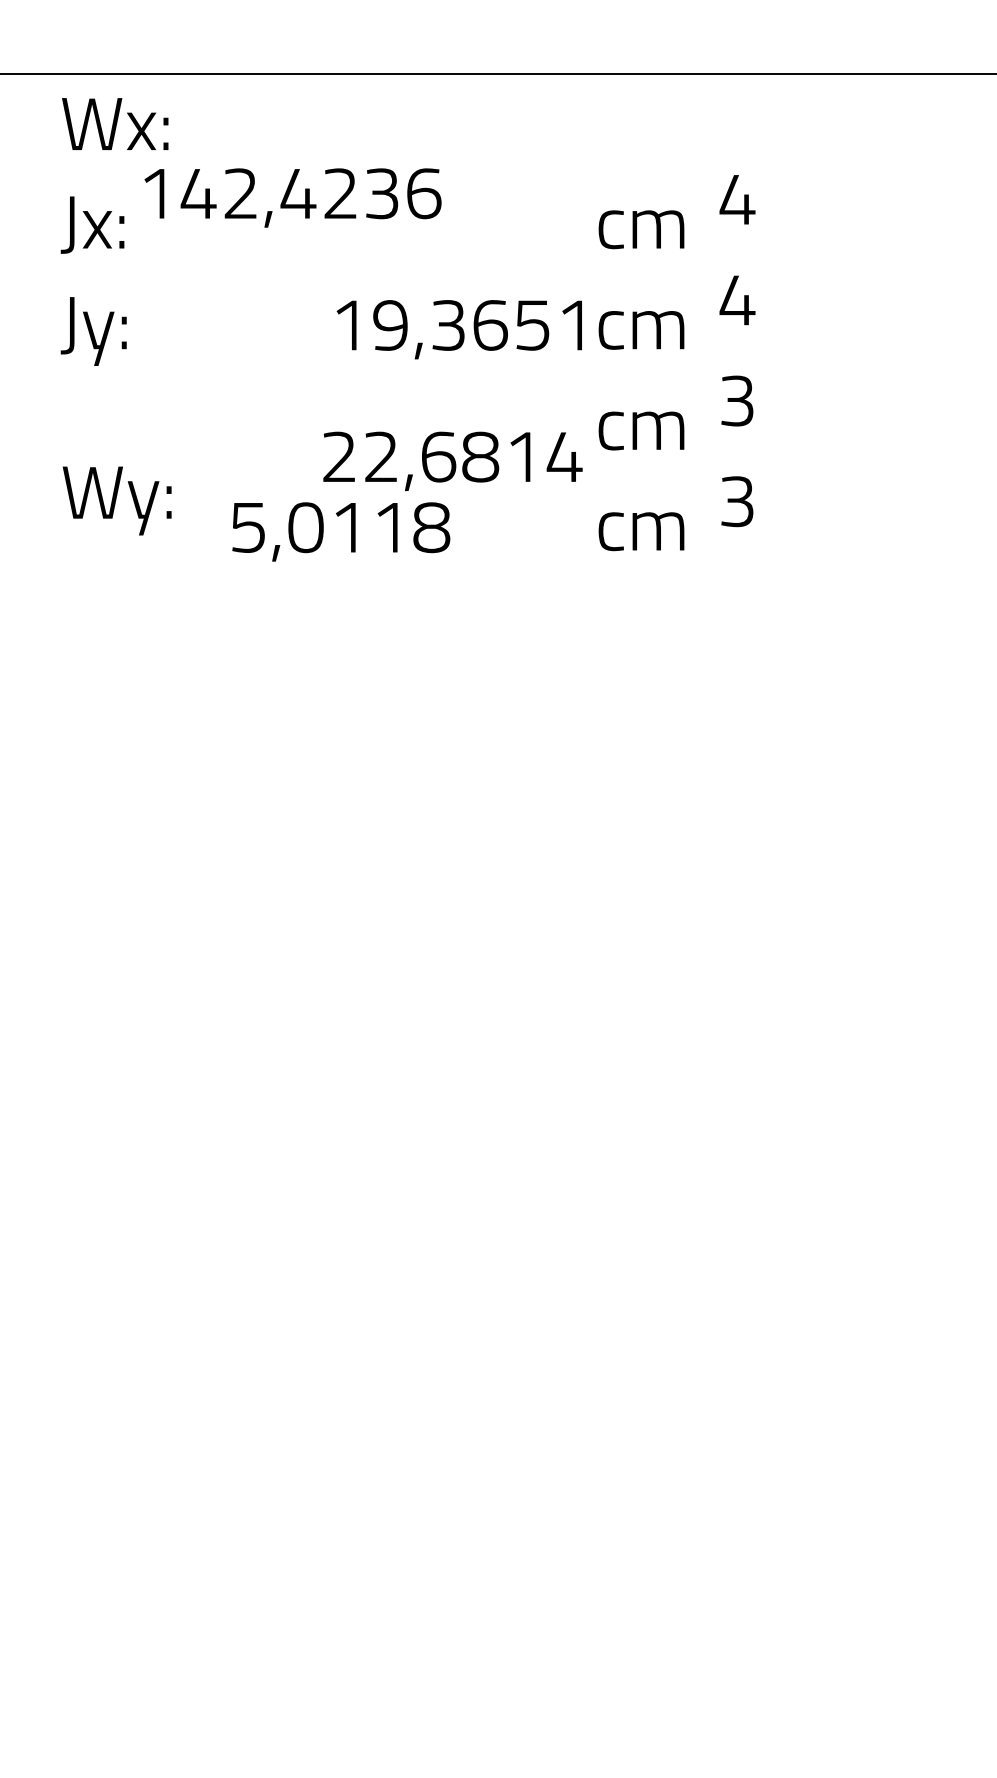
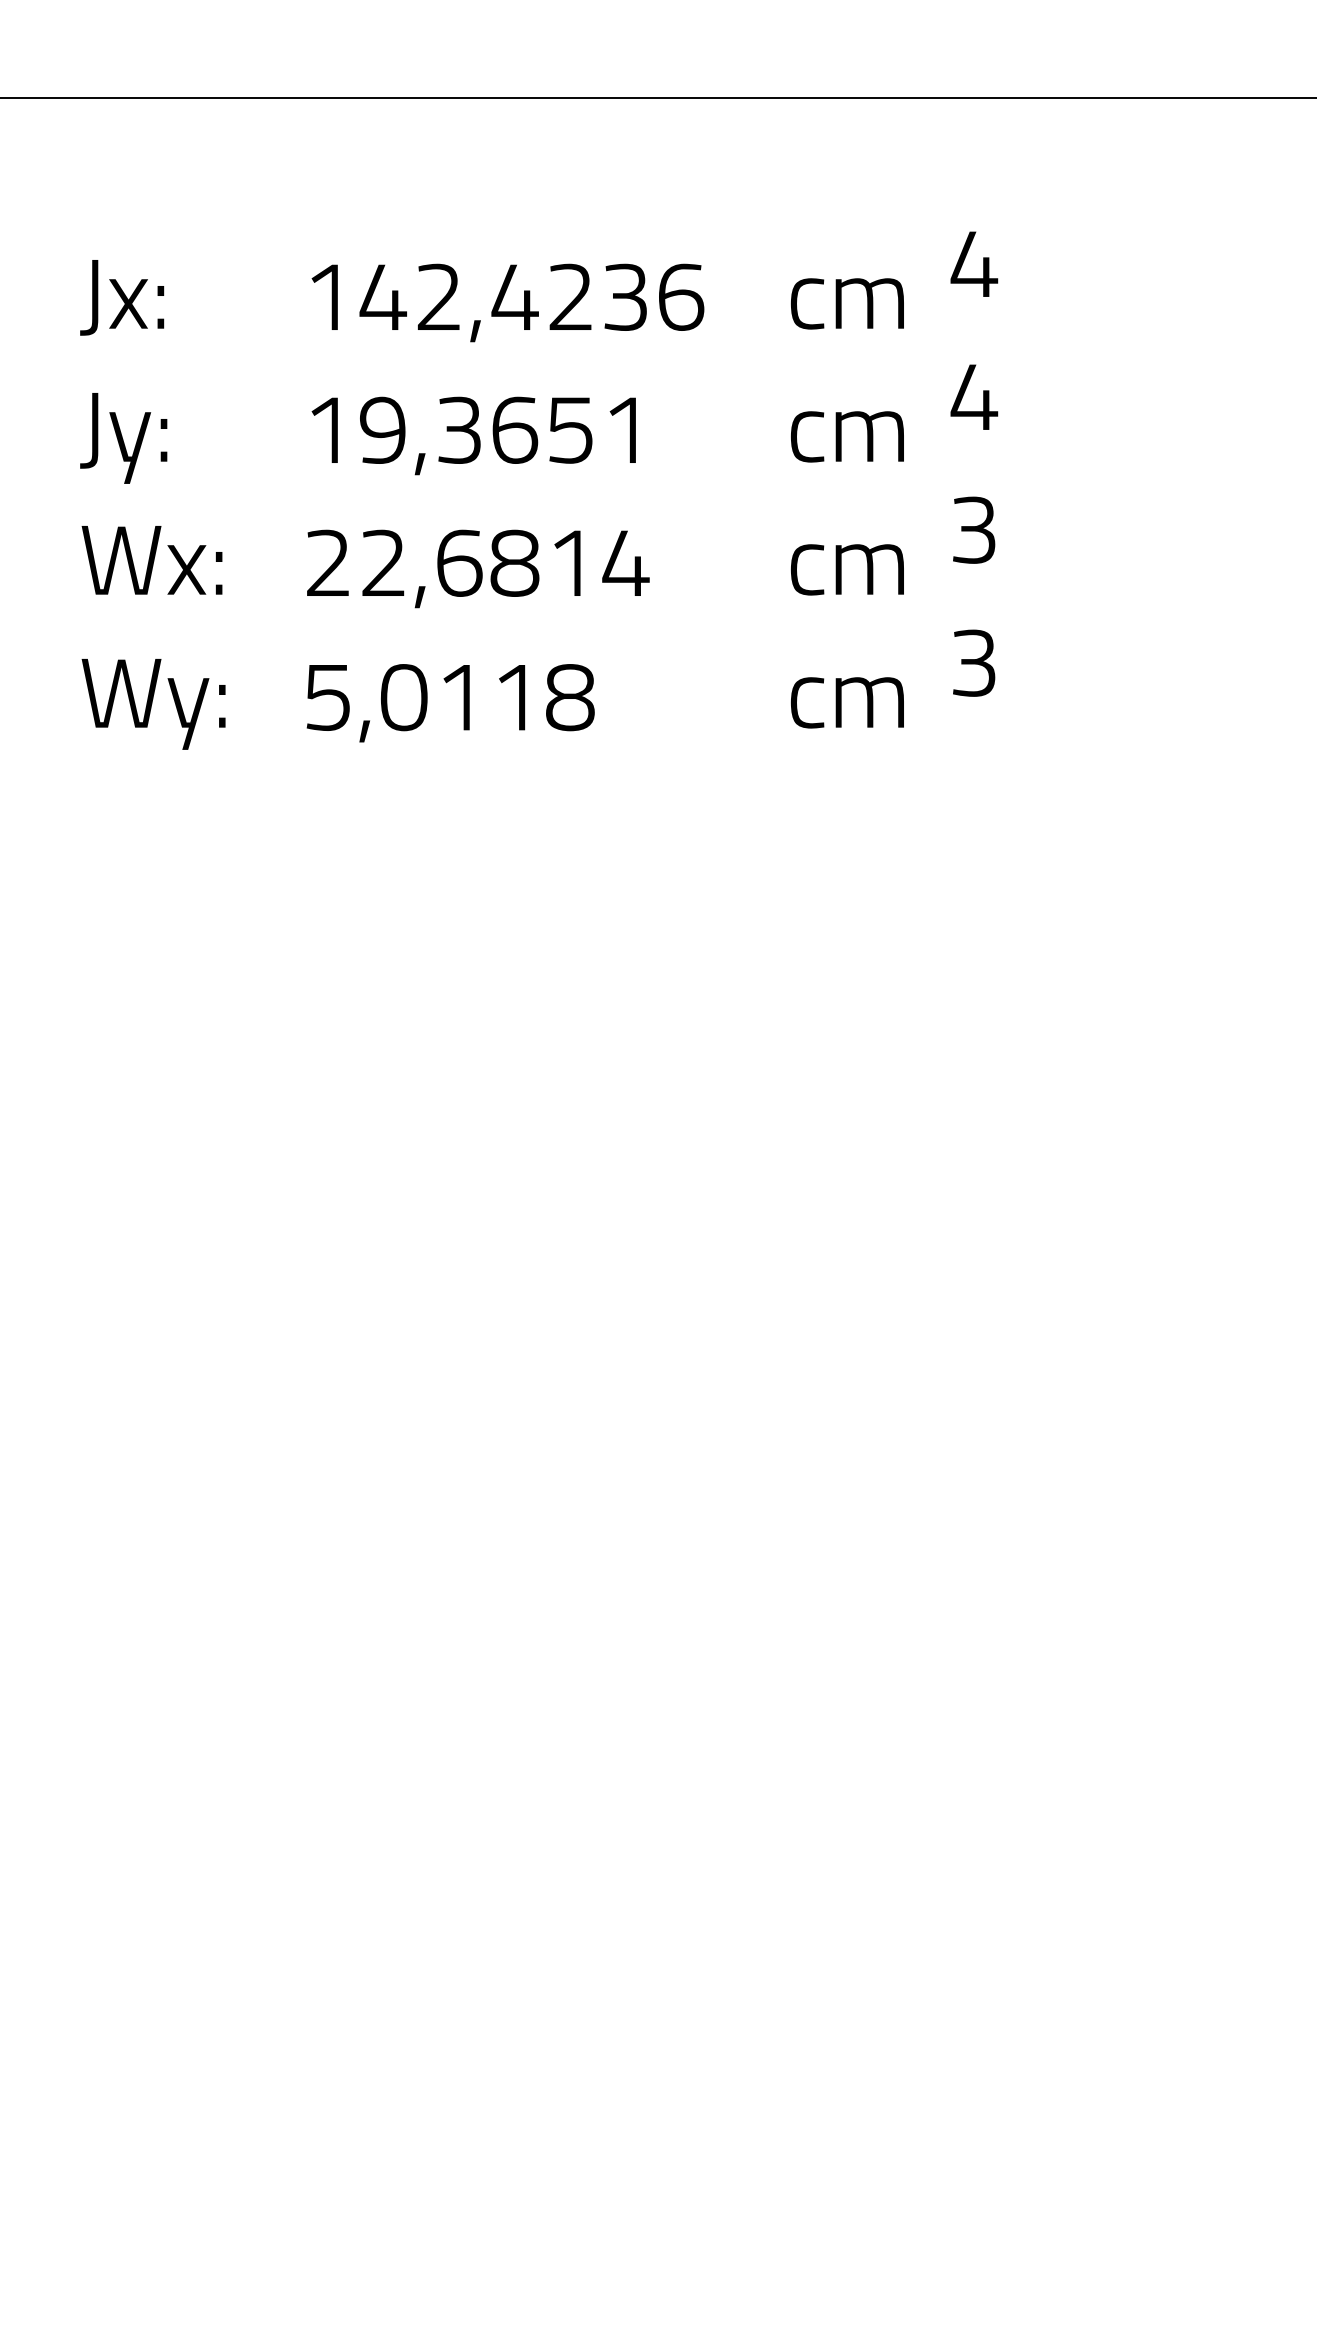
text: (114, 124) -> (151, 560), moved
text: (292, 197) -> (507, 302), moved
text: (459, 329) -> (473, 435), moved
text: (453, 461) -> (478, 568), moved
text: (117, 501) -> (153, 704), moved

